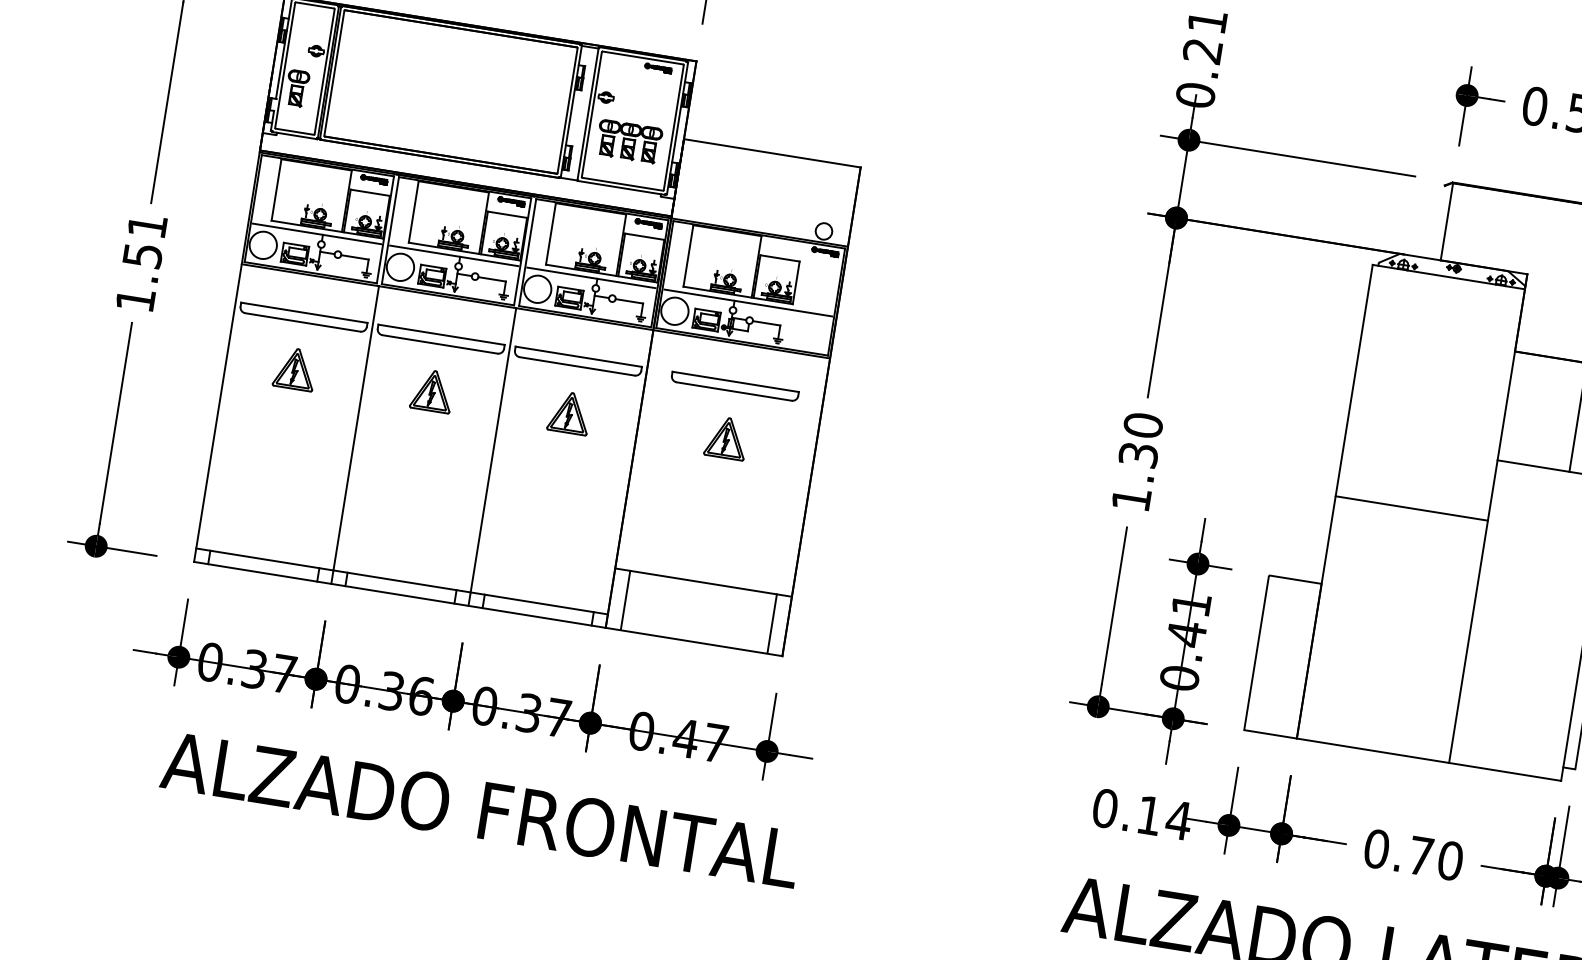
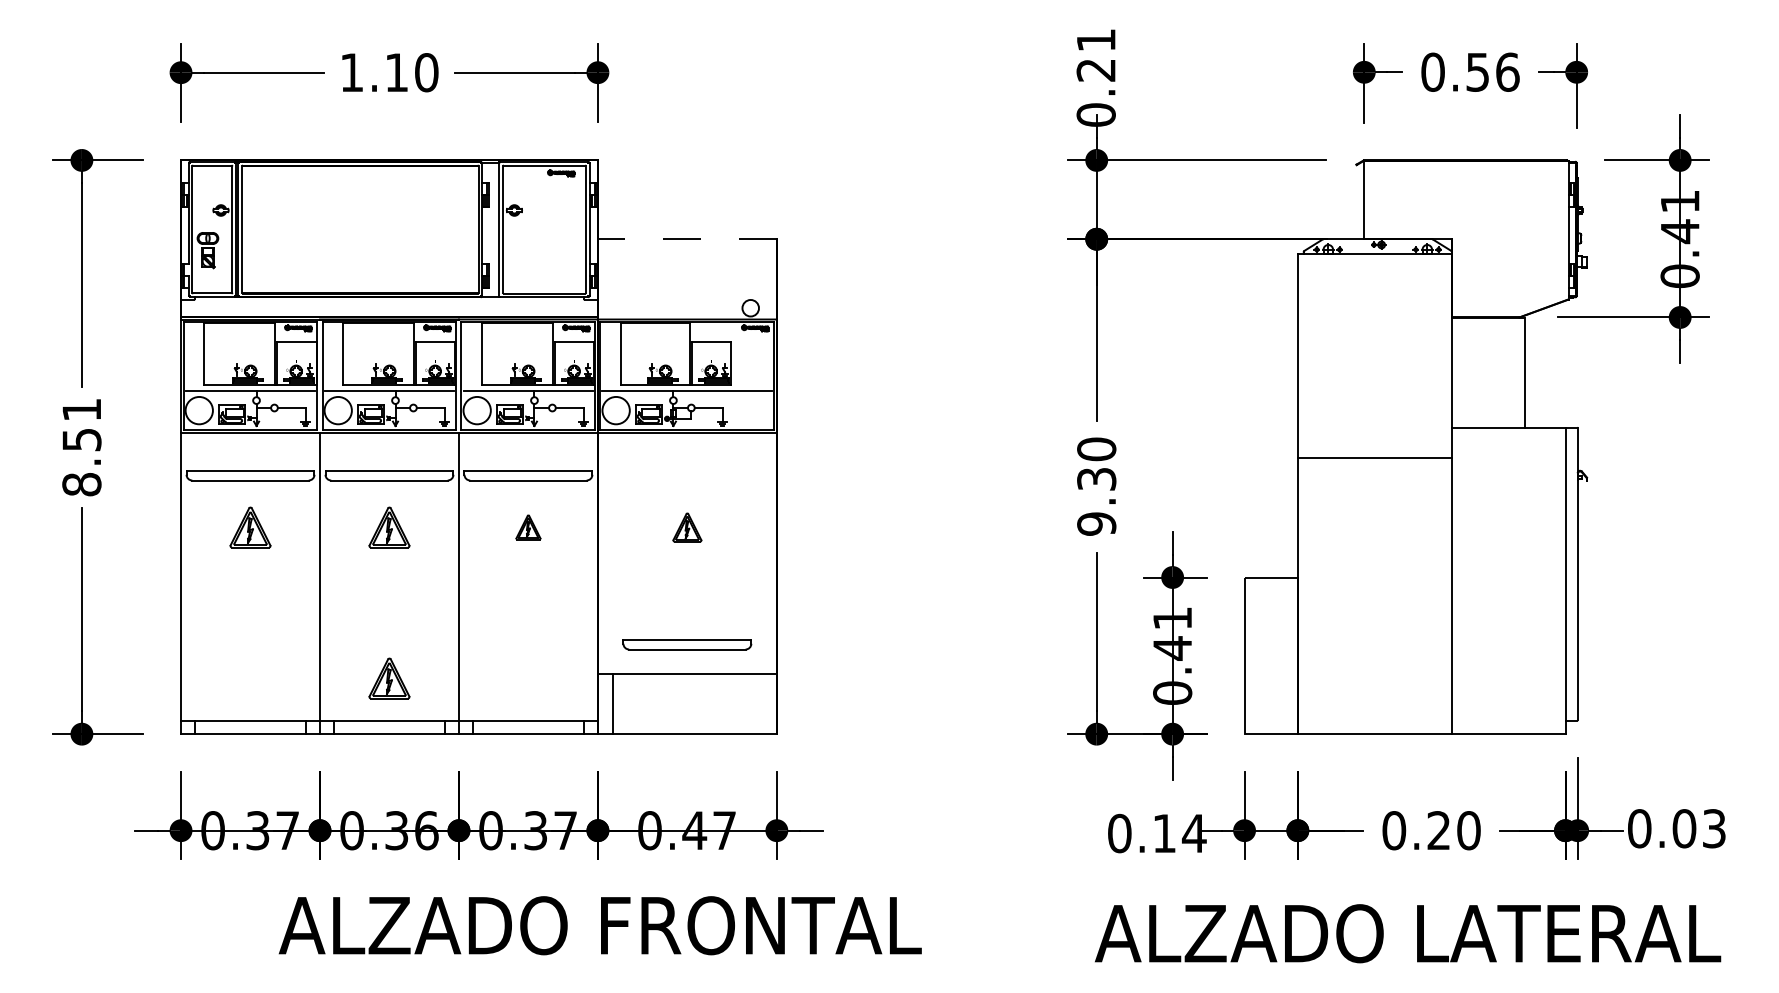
part: (628, 141) -> (543, 250), removed
line: (771, 153) -> (686, 239), solid -> dashed
text: (135, 299) -> (81, 484), 1.51 -> 8.51
part: (735, 386) -> (687, 644), moved
part: (569, 412) -> (528, 527), size x0.6
part: (726, 437) -> (687, 527), size x0.7
text: (1131, 498) -> (1096, 523), 1.30 -> 9.30
line: (1411, 508) -> (1374, 457), moved
part: (408, 539) -> (389, 678), added
line: (772, 623) -> (761, 703), removed
text: (479, 809) -> (599, 925), moved
text: (1420, 855) -> (1438, 830), 0.70 -> 0.20

